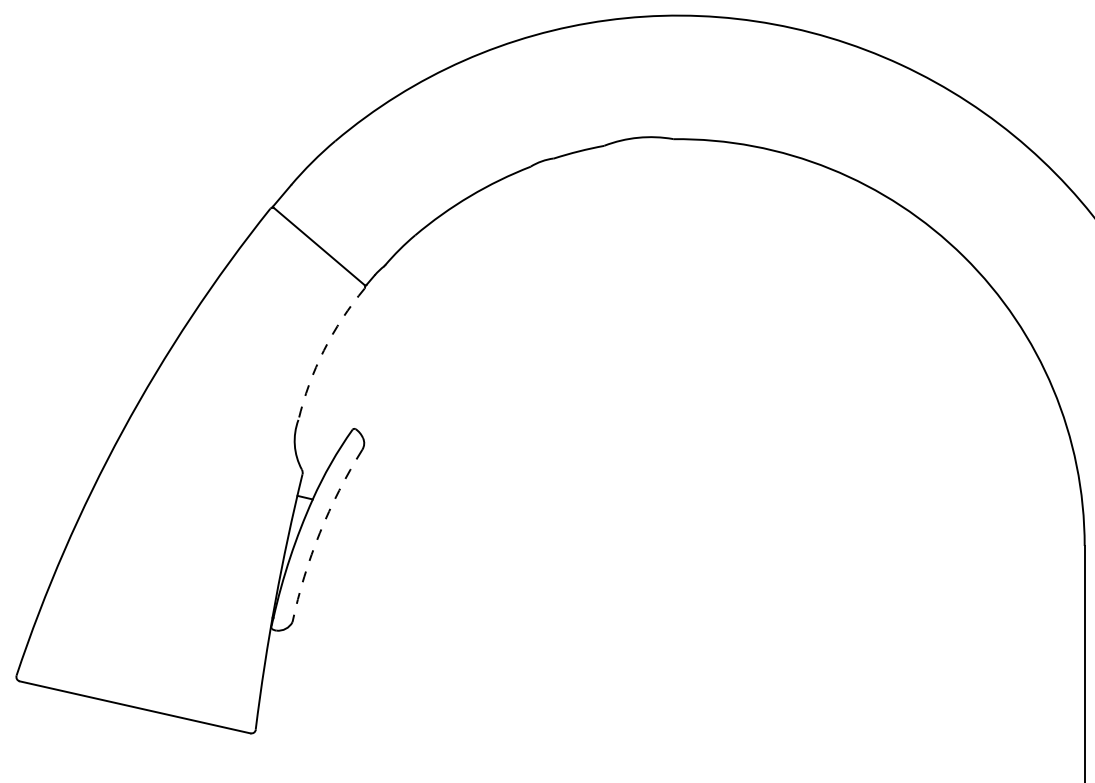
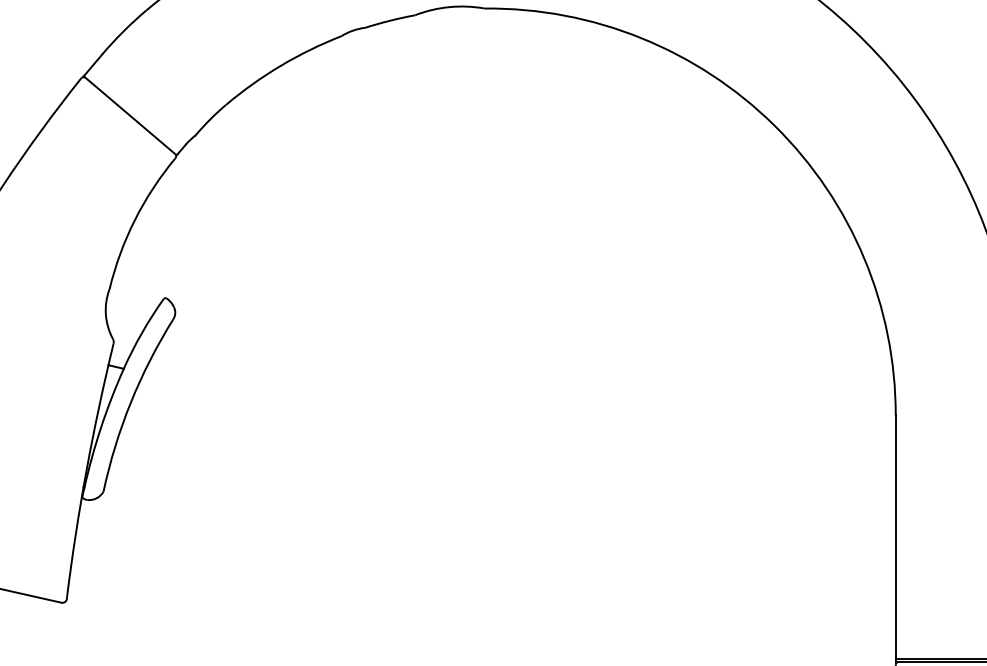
arc: (323, 350) -> (134, 219), dashed -> solid
arc: (319, 532) -> (130, 401), dashed -> solid

